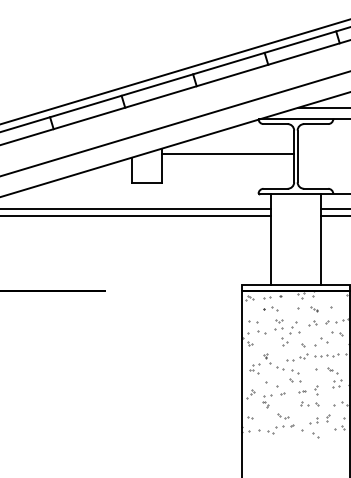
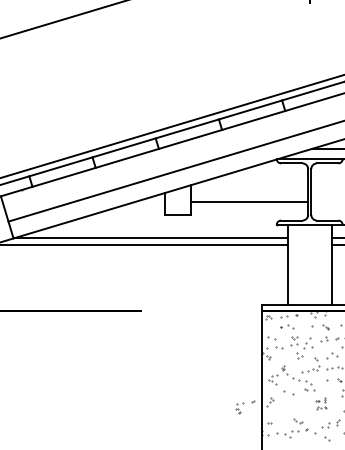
line: (227, 154) -> (249, 202), moved
part: (308, 395) -> (320, 403), size x0.6
part: (274, 400) -> (245, 407), moved

